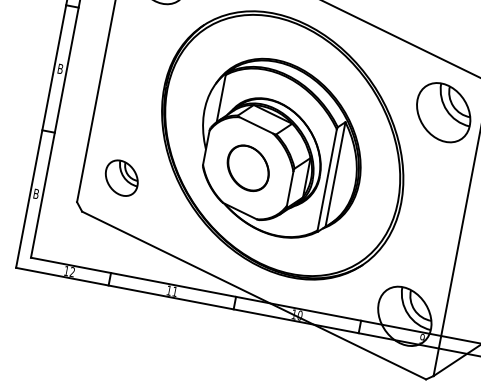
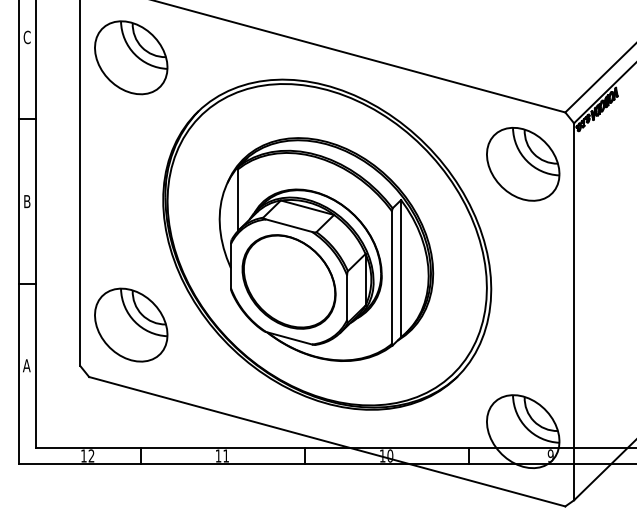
part: (247, 167) -> (288, 281), size x1.67
part: (122, 177) -> (131, 324), size x1.67
text: (36, 193) -> (26, 365), B -> A

